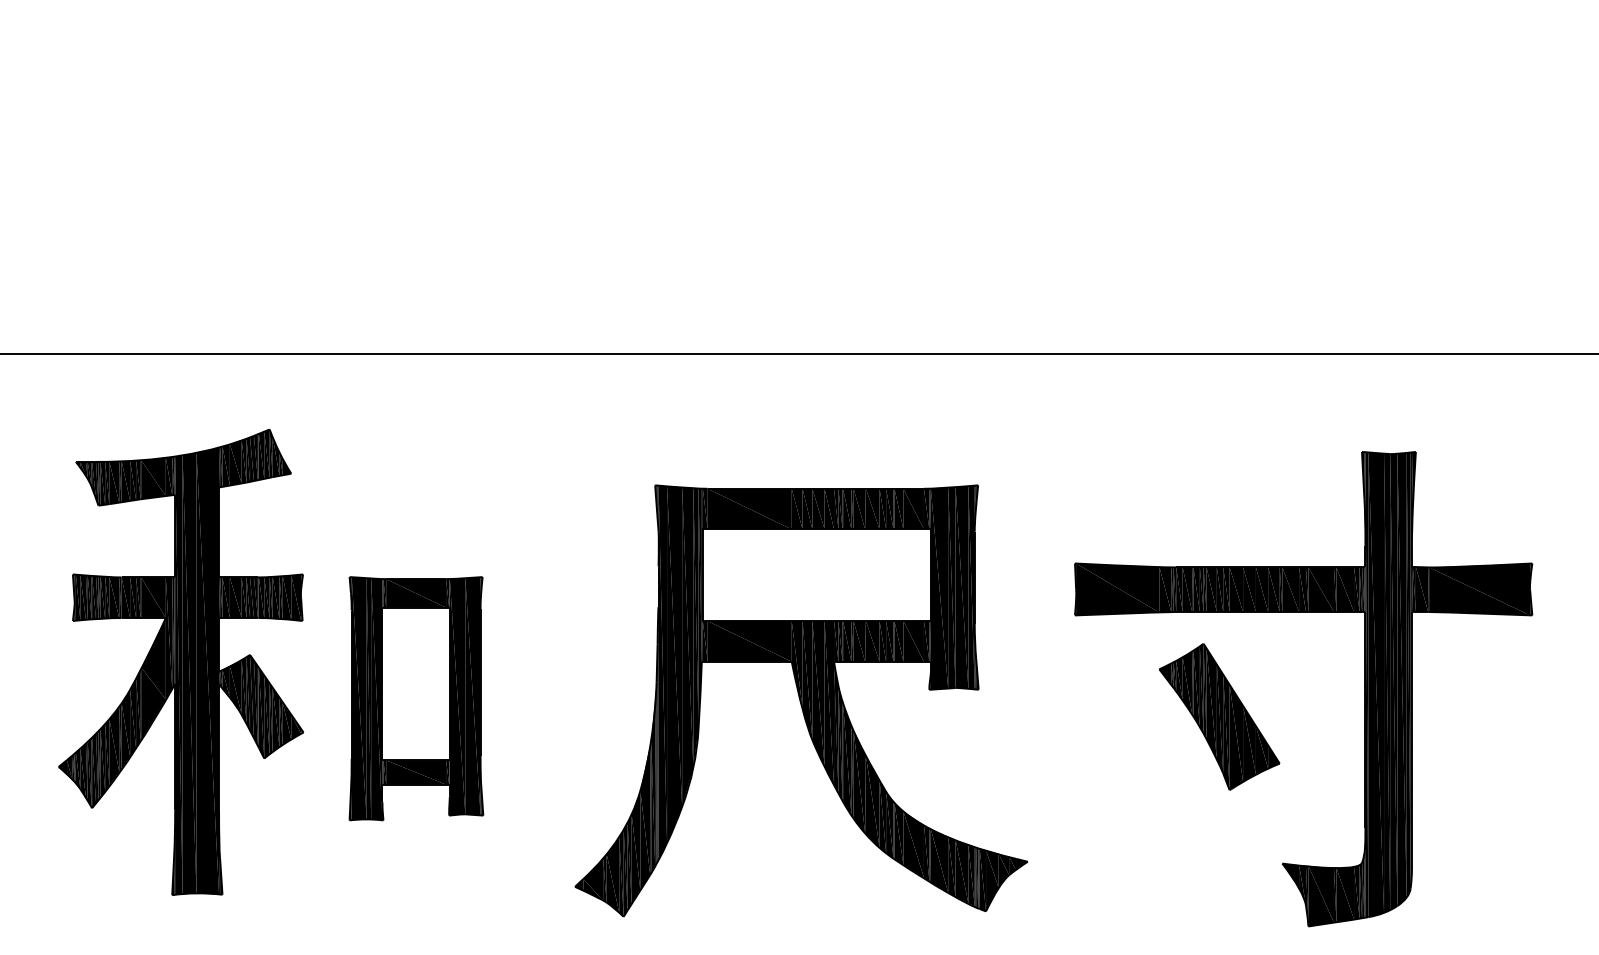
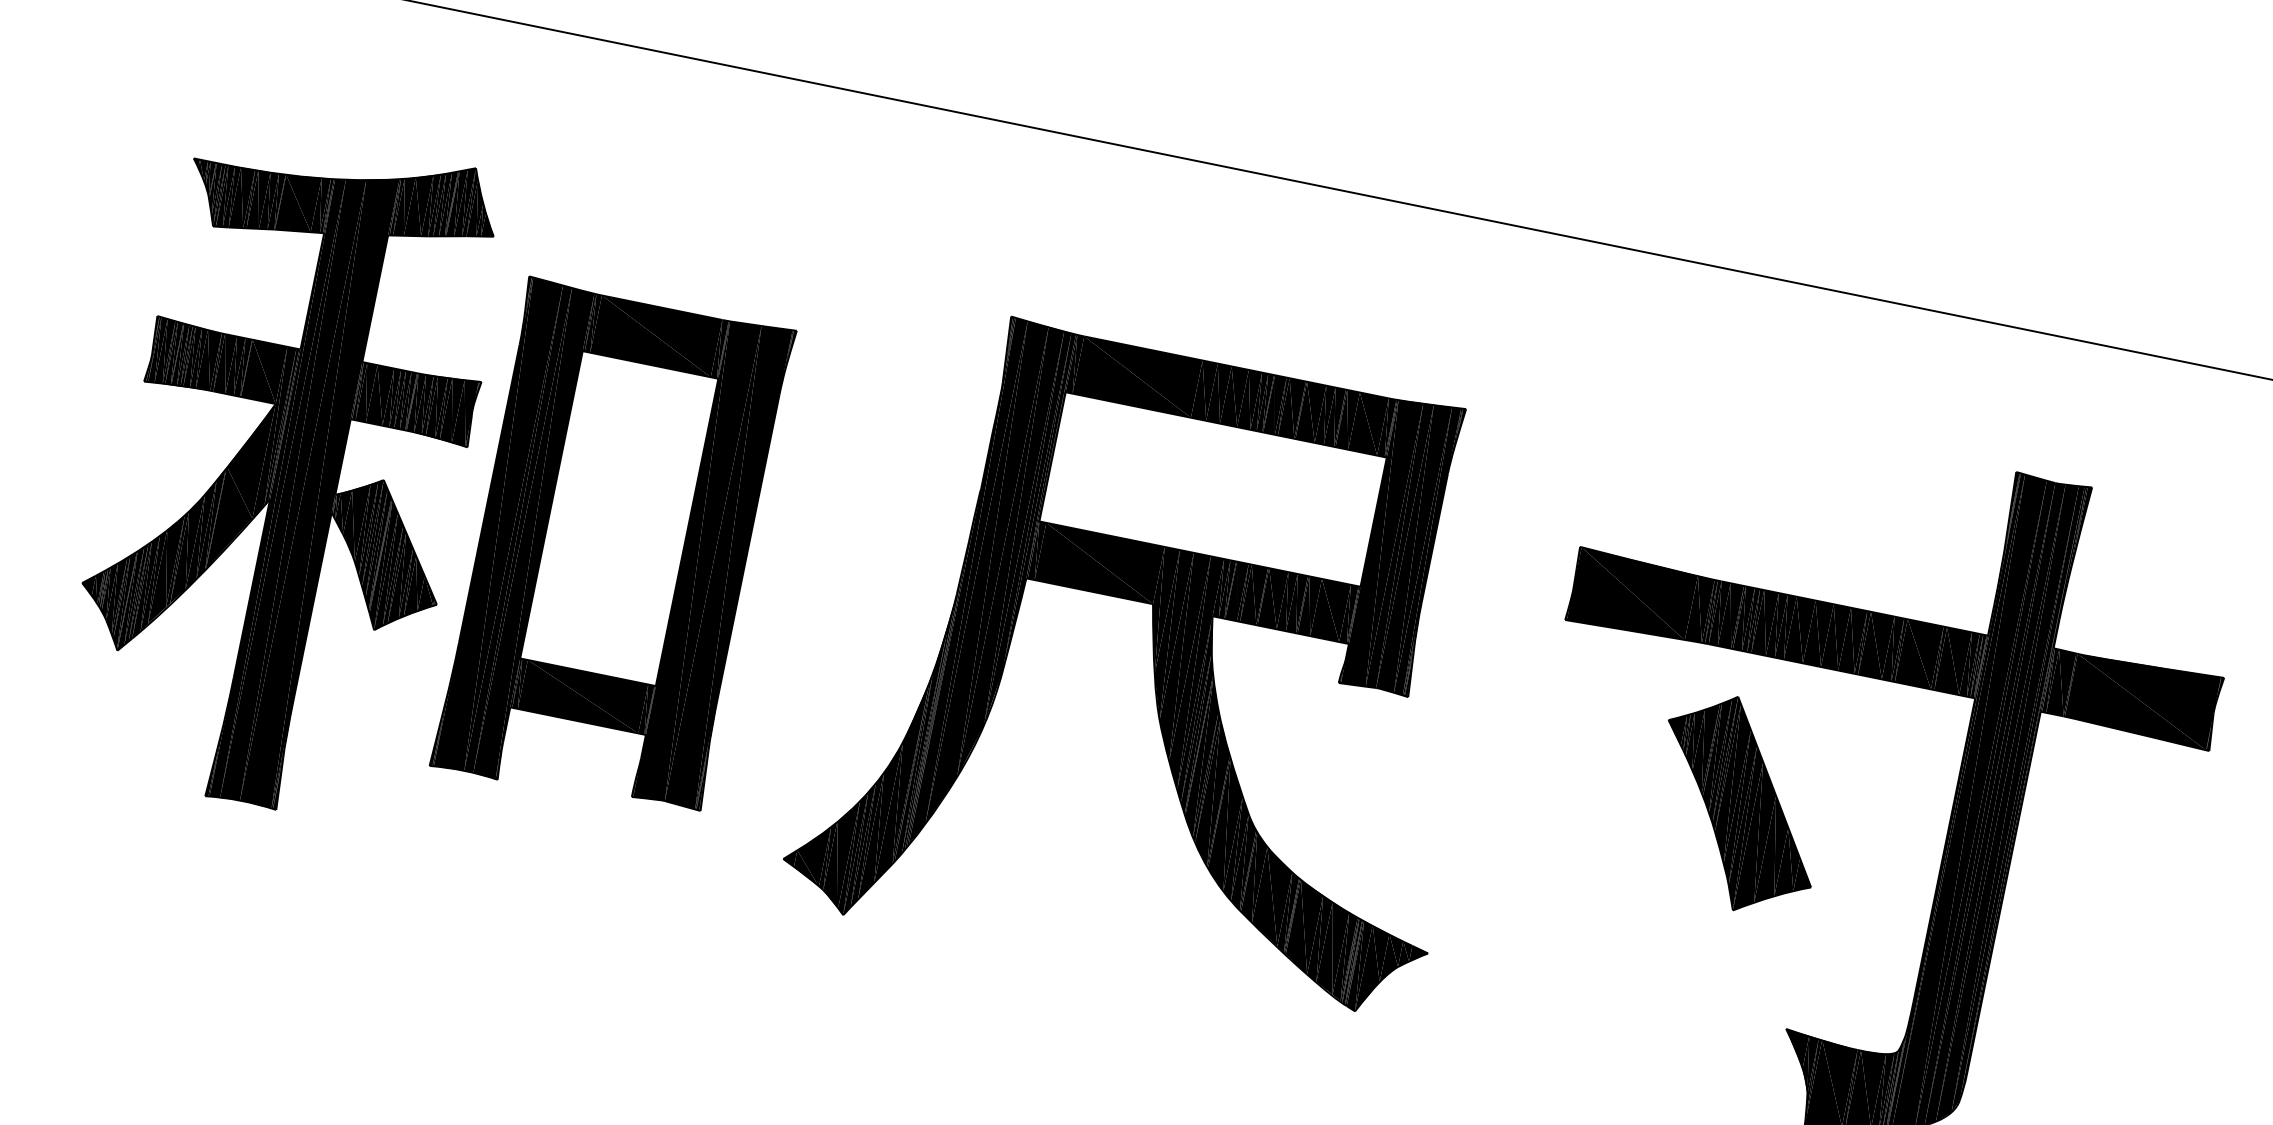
part: (180, 661) -> (283, 469), moved
part: (416, 698) -> (614, 548), size x1.43

